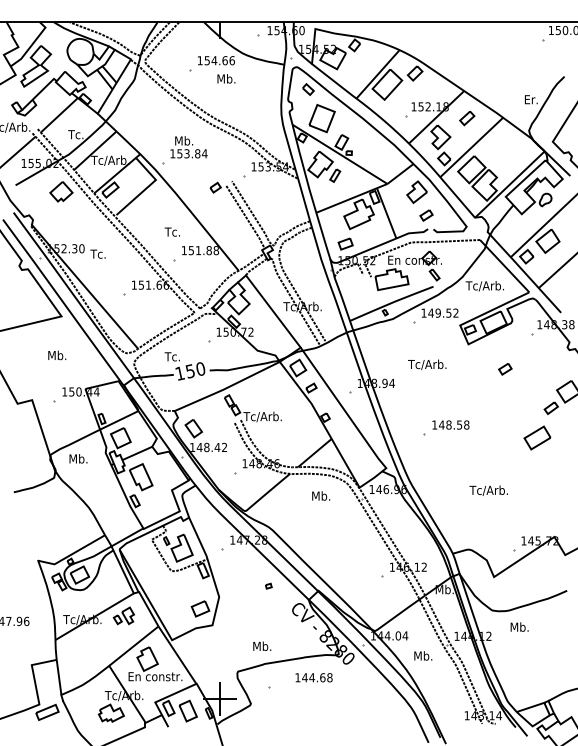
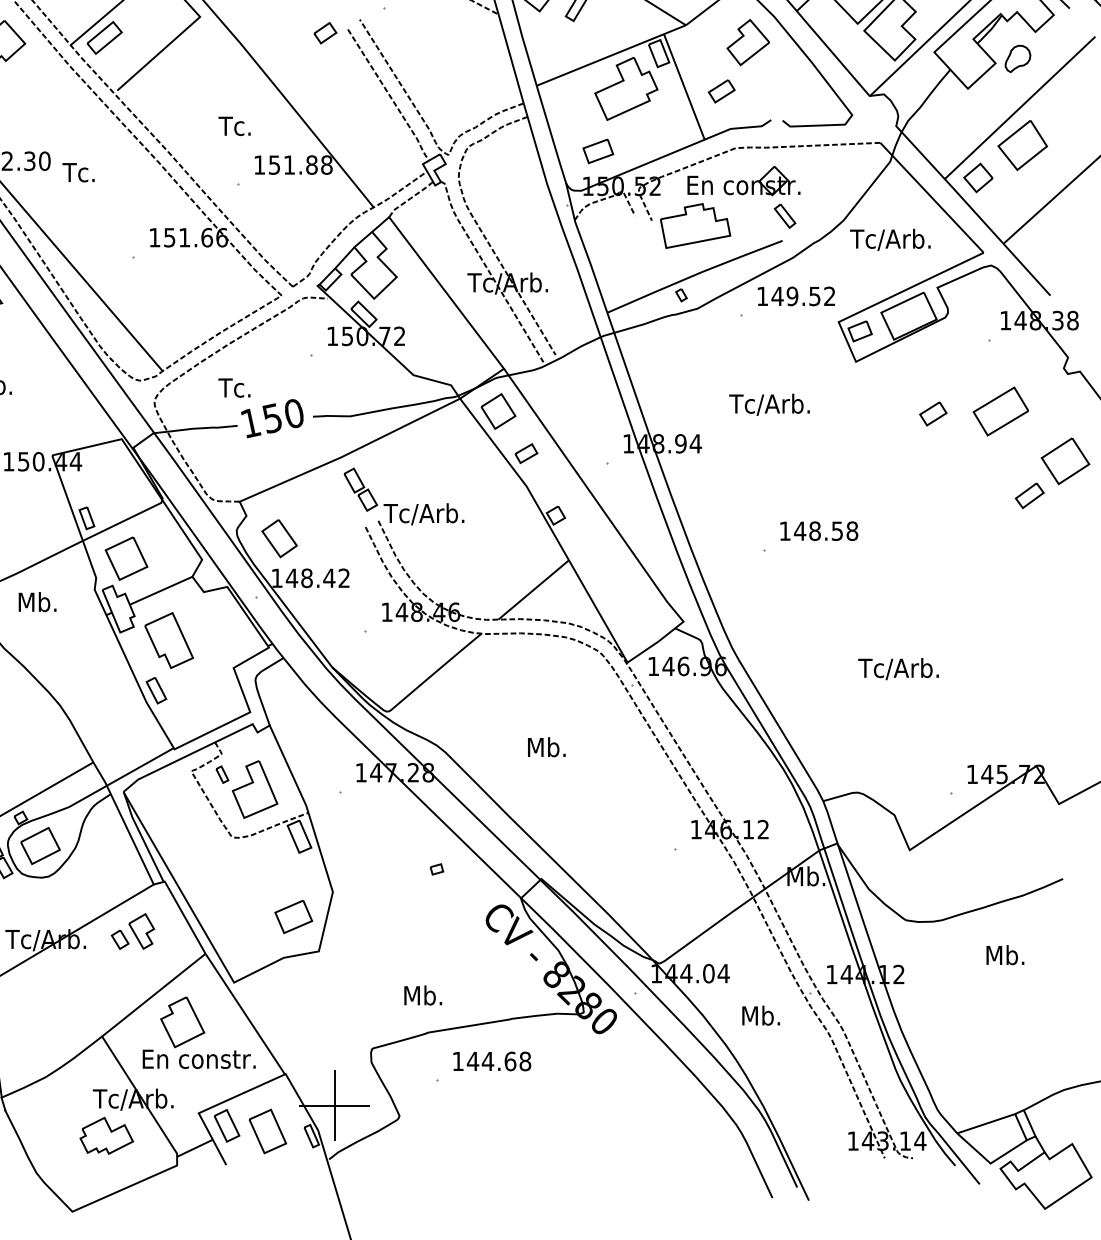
part: (426, 215) -> (721, 91), moved
part: (537, 437) -> (1000, 410), moved
text: (321, 495) -> (547, 746), moved
text: (519, 626) -> (1005, 953), moved
text: (313, 677) -> (490, 1060), moved

